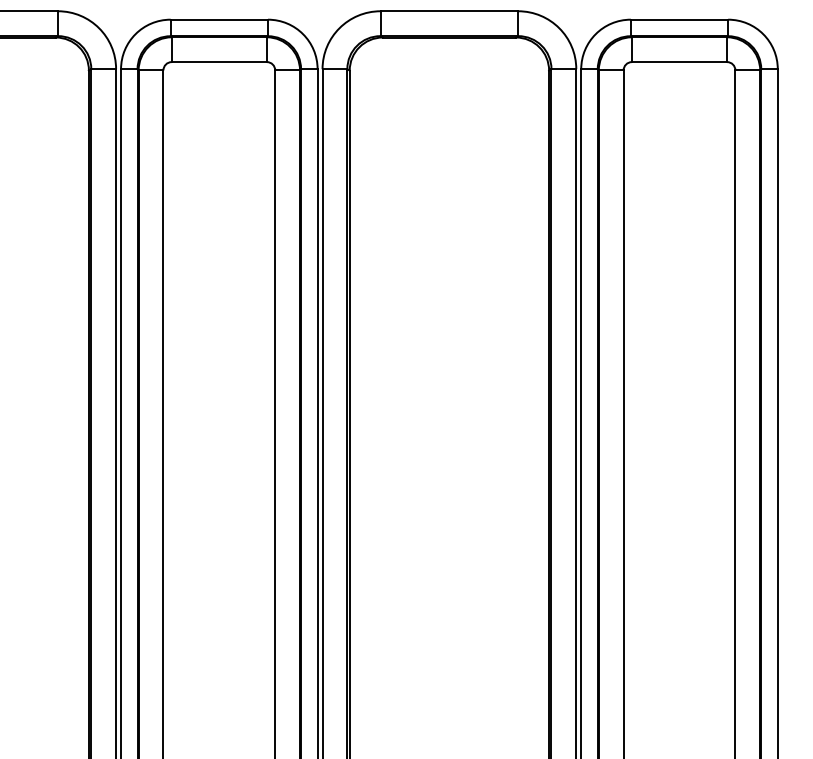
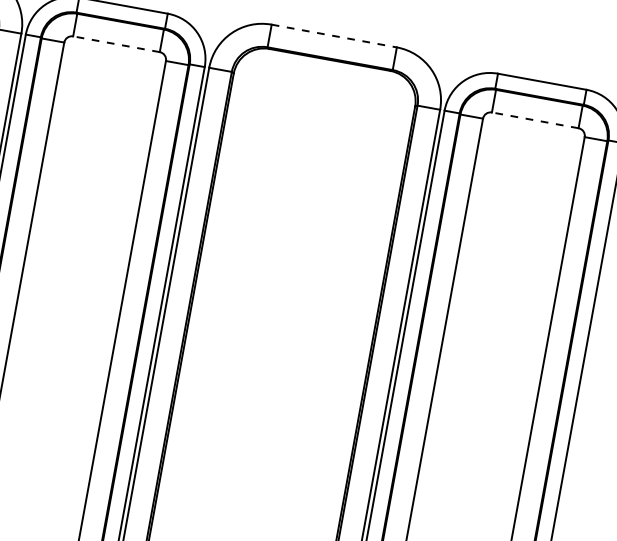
line: (449, 11) -> (334, 36), solid -> dashed
line: (219, 62) -> (116, 44), solid -> dashed
line: (679, 62) -> (535, 120), solid -> dashed

